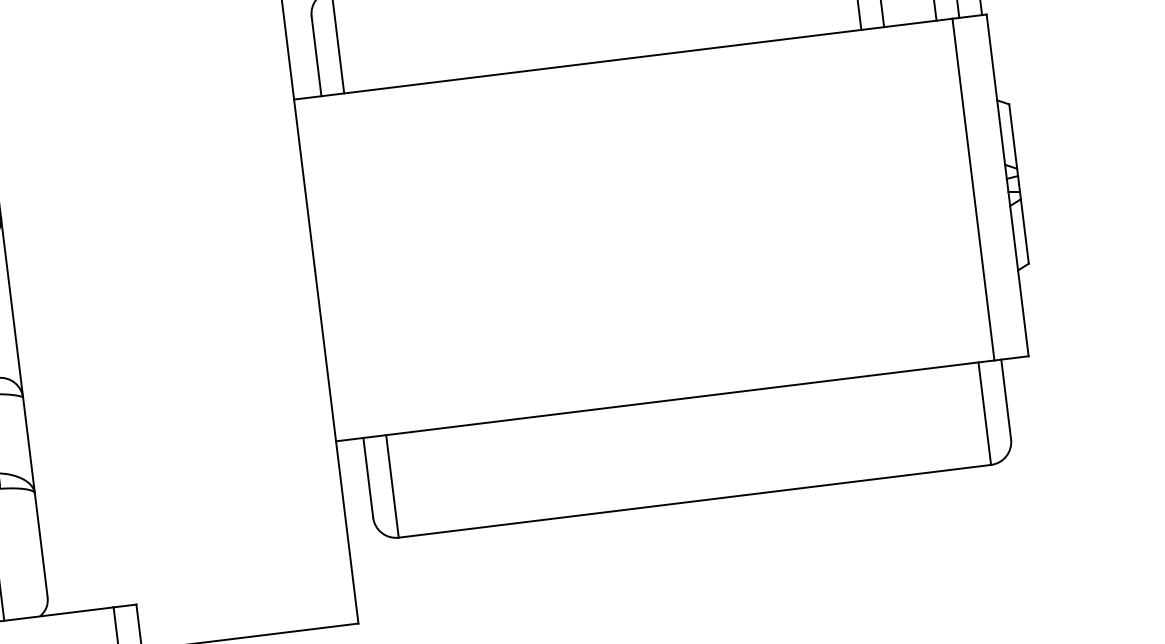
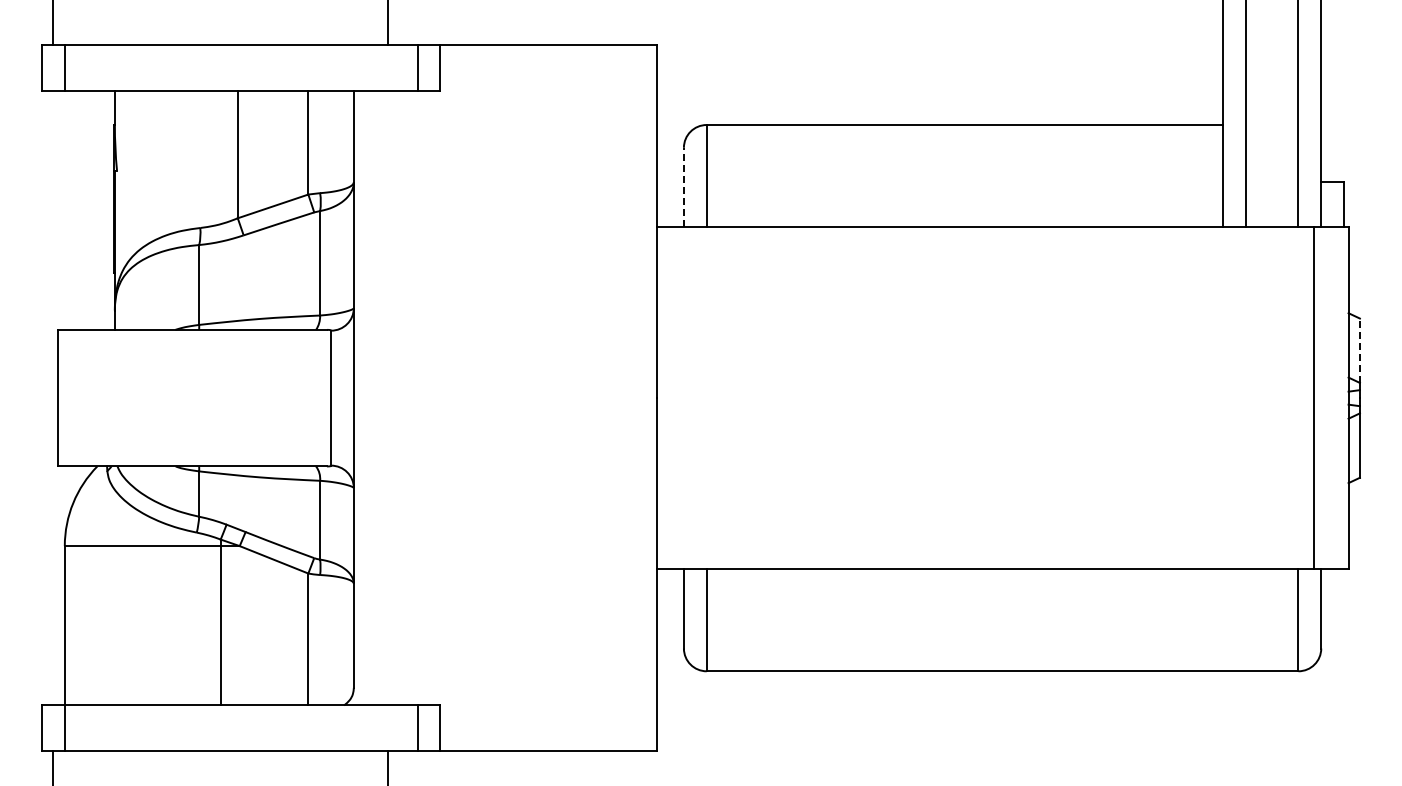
line: (316, 56) -> (683, 187), solid -> dashed
line: (1012, 136) -> (1359, 350), solid -> dashed

